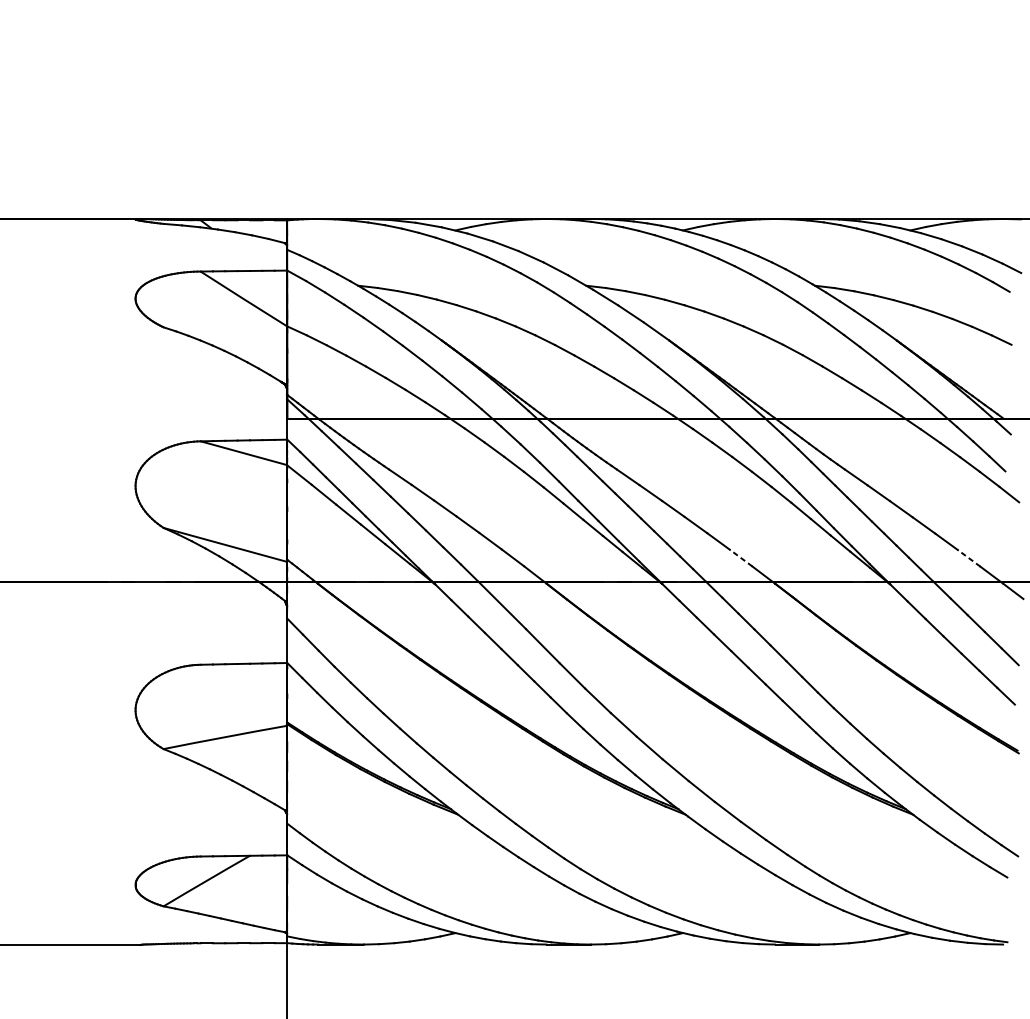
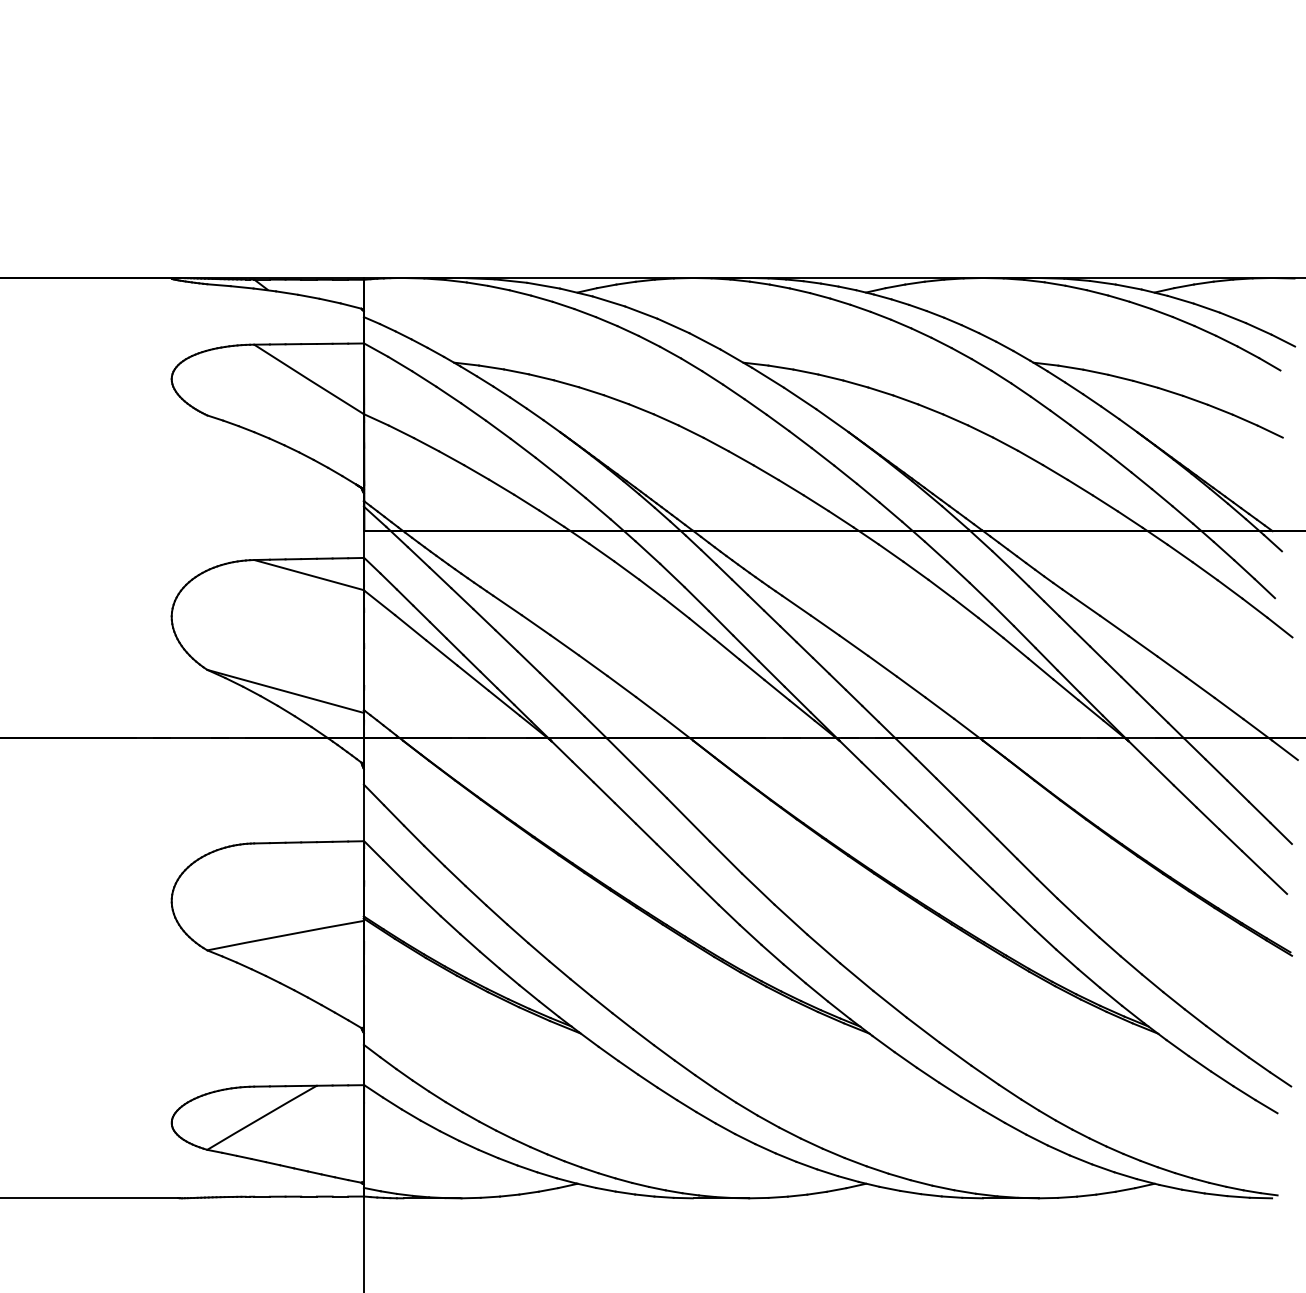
line: (740, 558) -> (939, 708), dashed -> solid
line: (969, 558) -> (1229, 708), dashed -> solid

